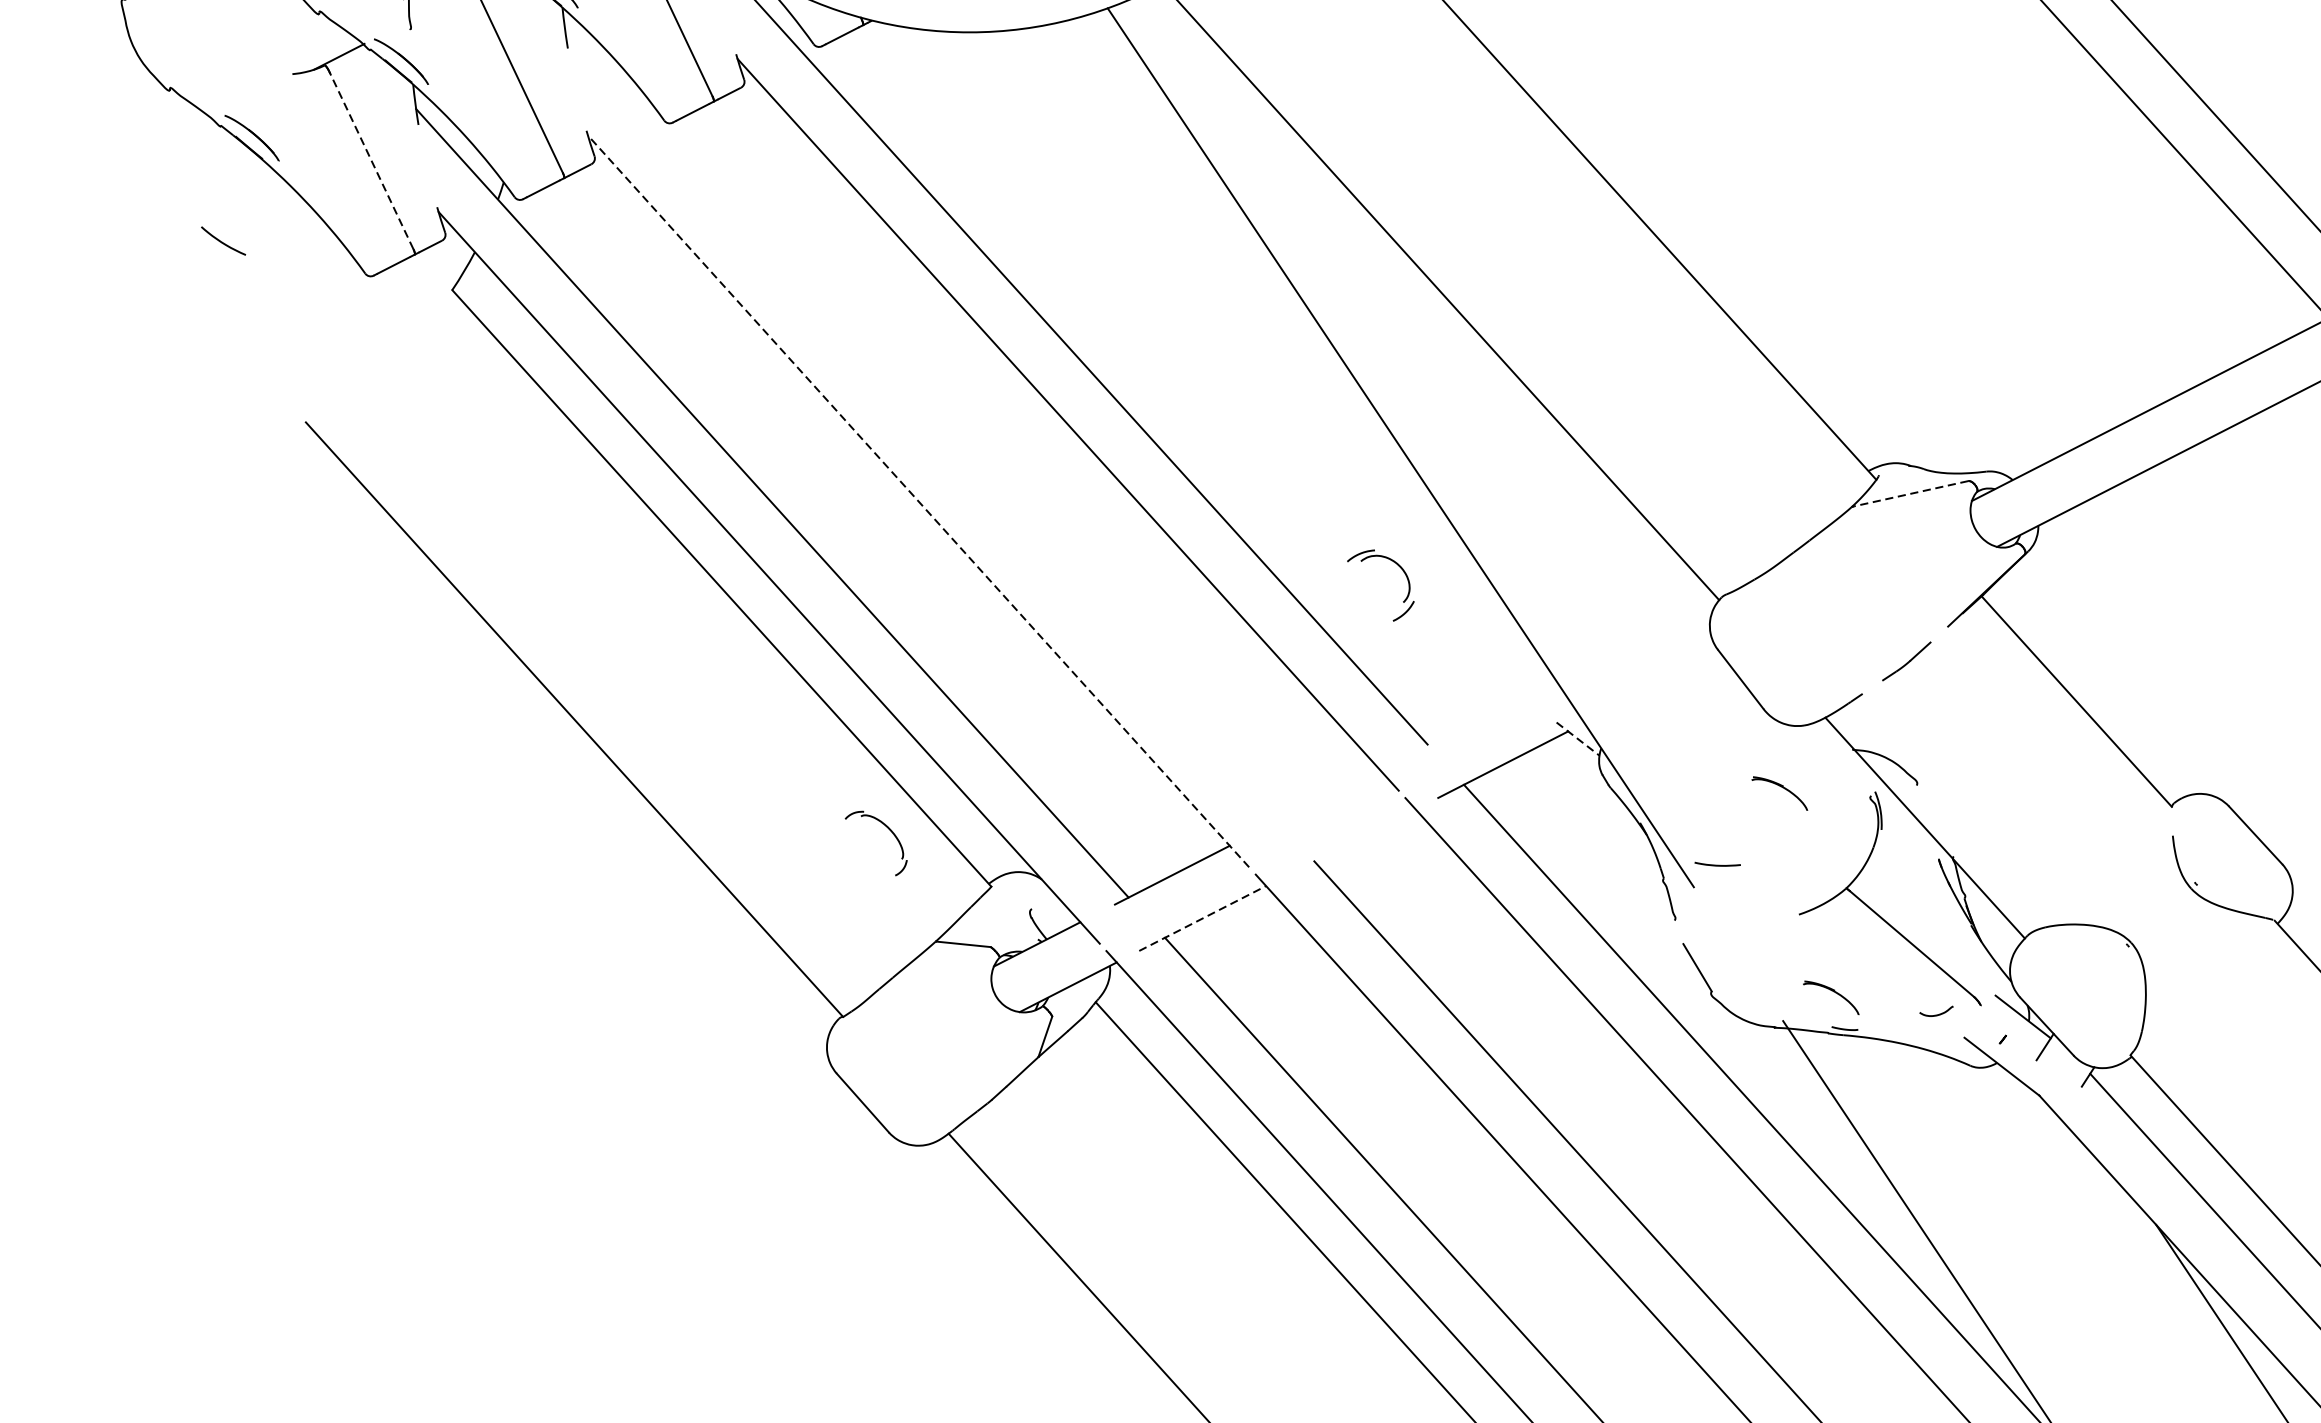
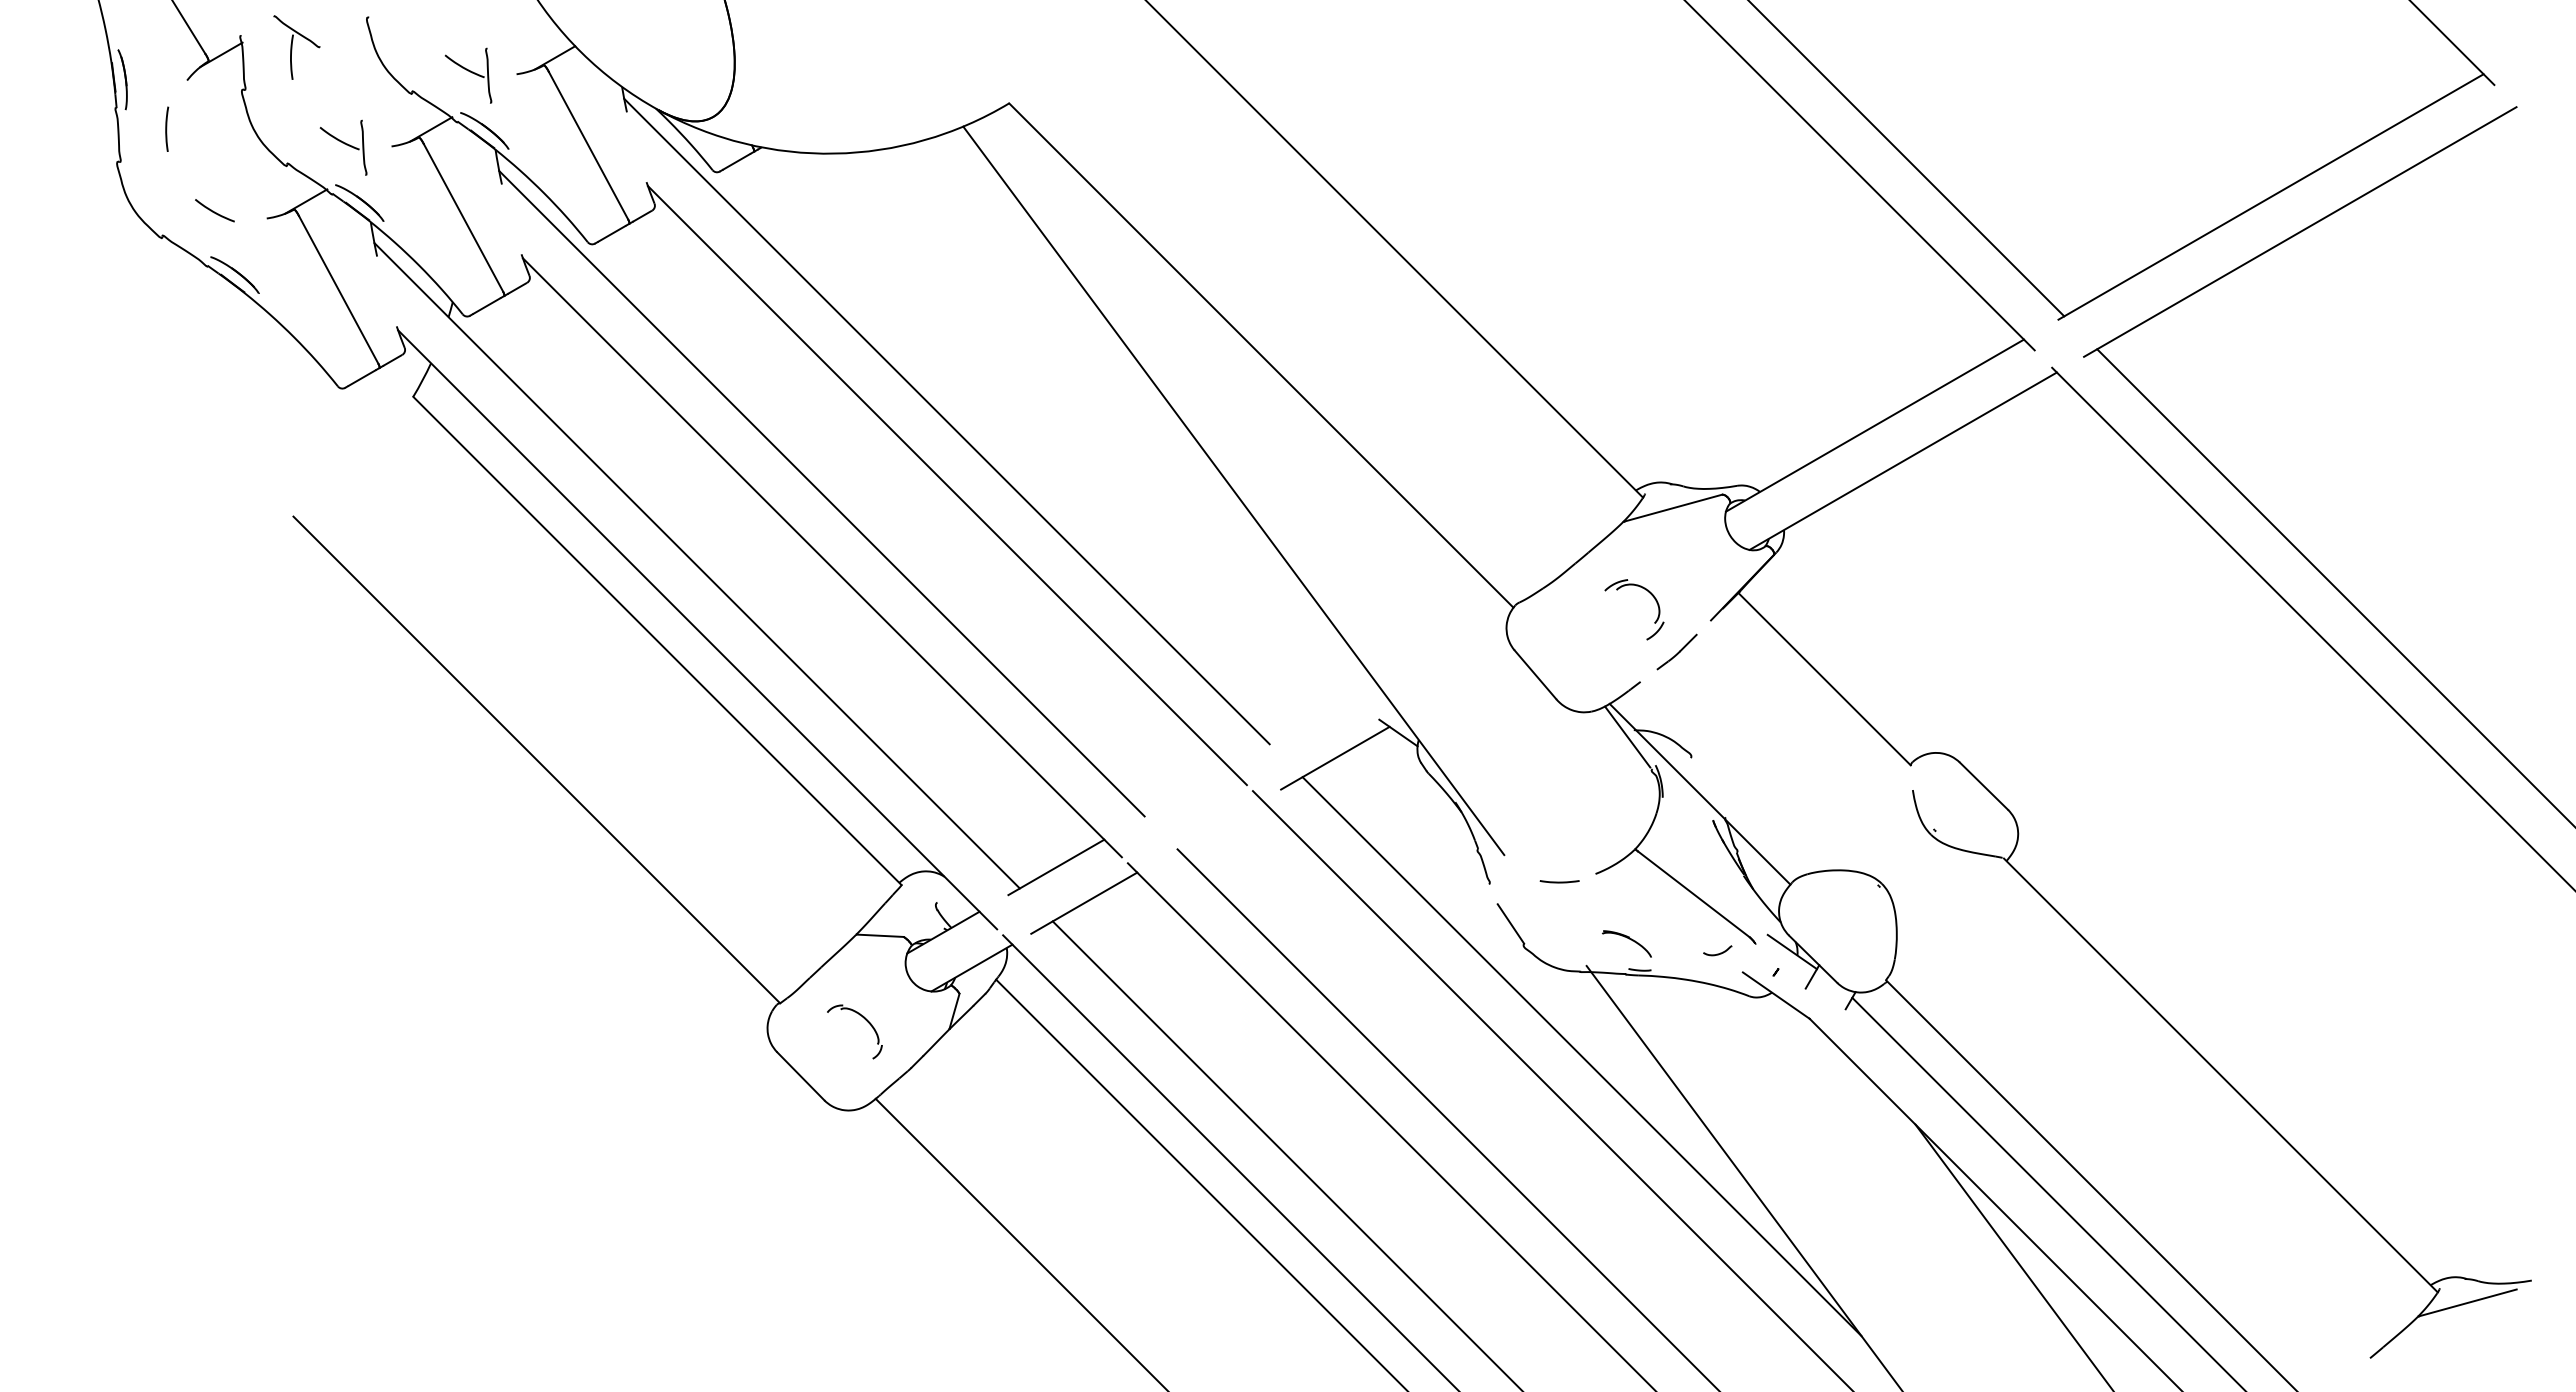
line: (371, 160) -> (338, 289), dashed -> solid
curve: (221, 240) -> (213, 210), moved
line: (921, 426) -> (821, 493), added
line: (1911, 494) -> (1673, 508), dashed -> solid
line: (918, 501) -> (822, 557), dashed -> solid
part: (1399, 567) -> (1649, 593), moved
line: (1578, 739) -> (1398, 733), dashed -> solid
line: (1844, 756) -> (1627, 736), added
part: (1779, 792) -> (1573, 770), removed
part: (889, 830) -> (865, 1020), moved
line: (1717, 864) -> (1559, 881), moved
line: (1202, 917) -> (1084, 902), dashed -> solid

